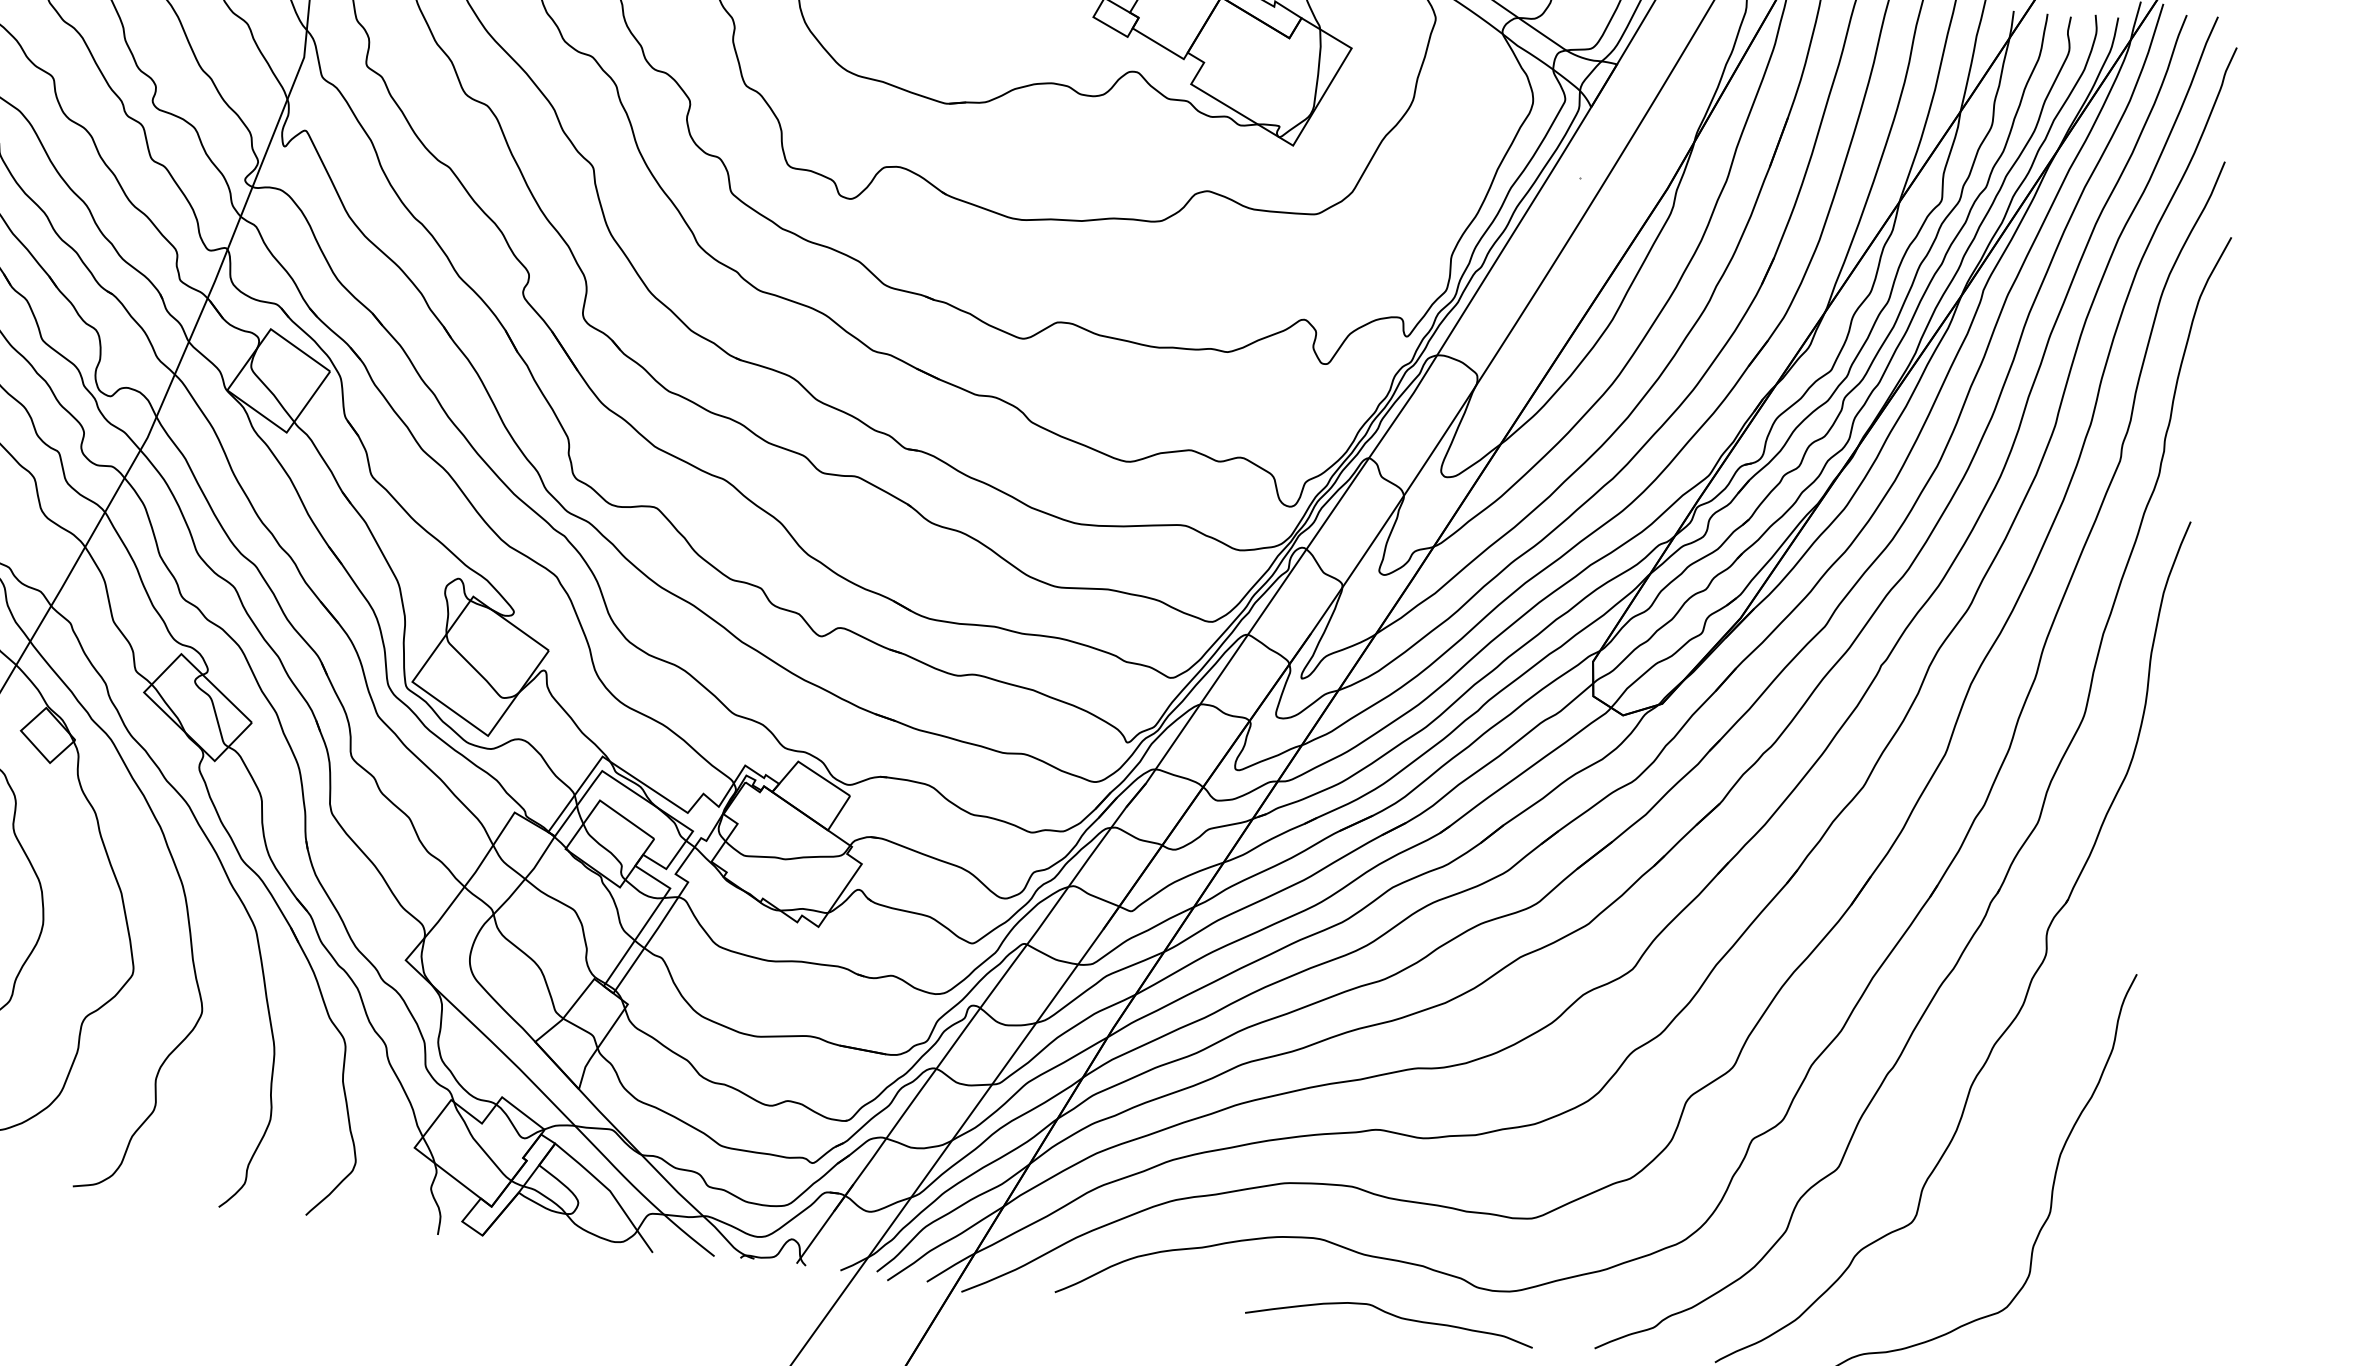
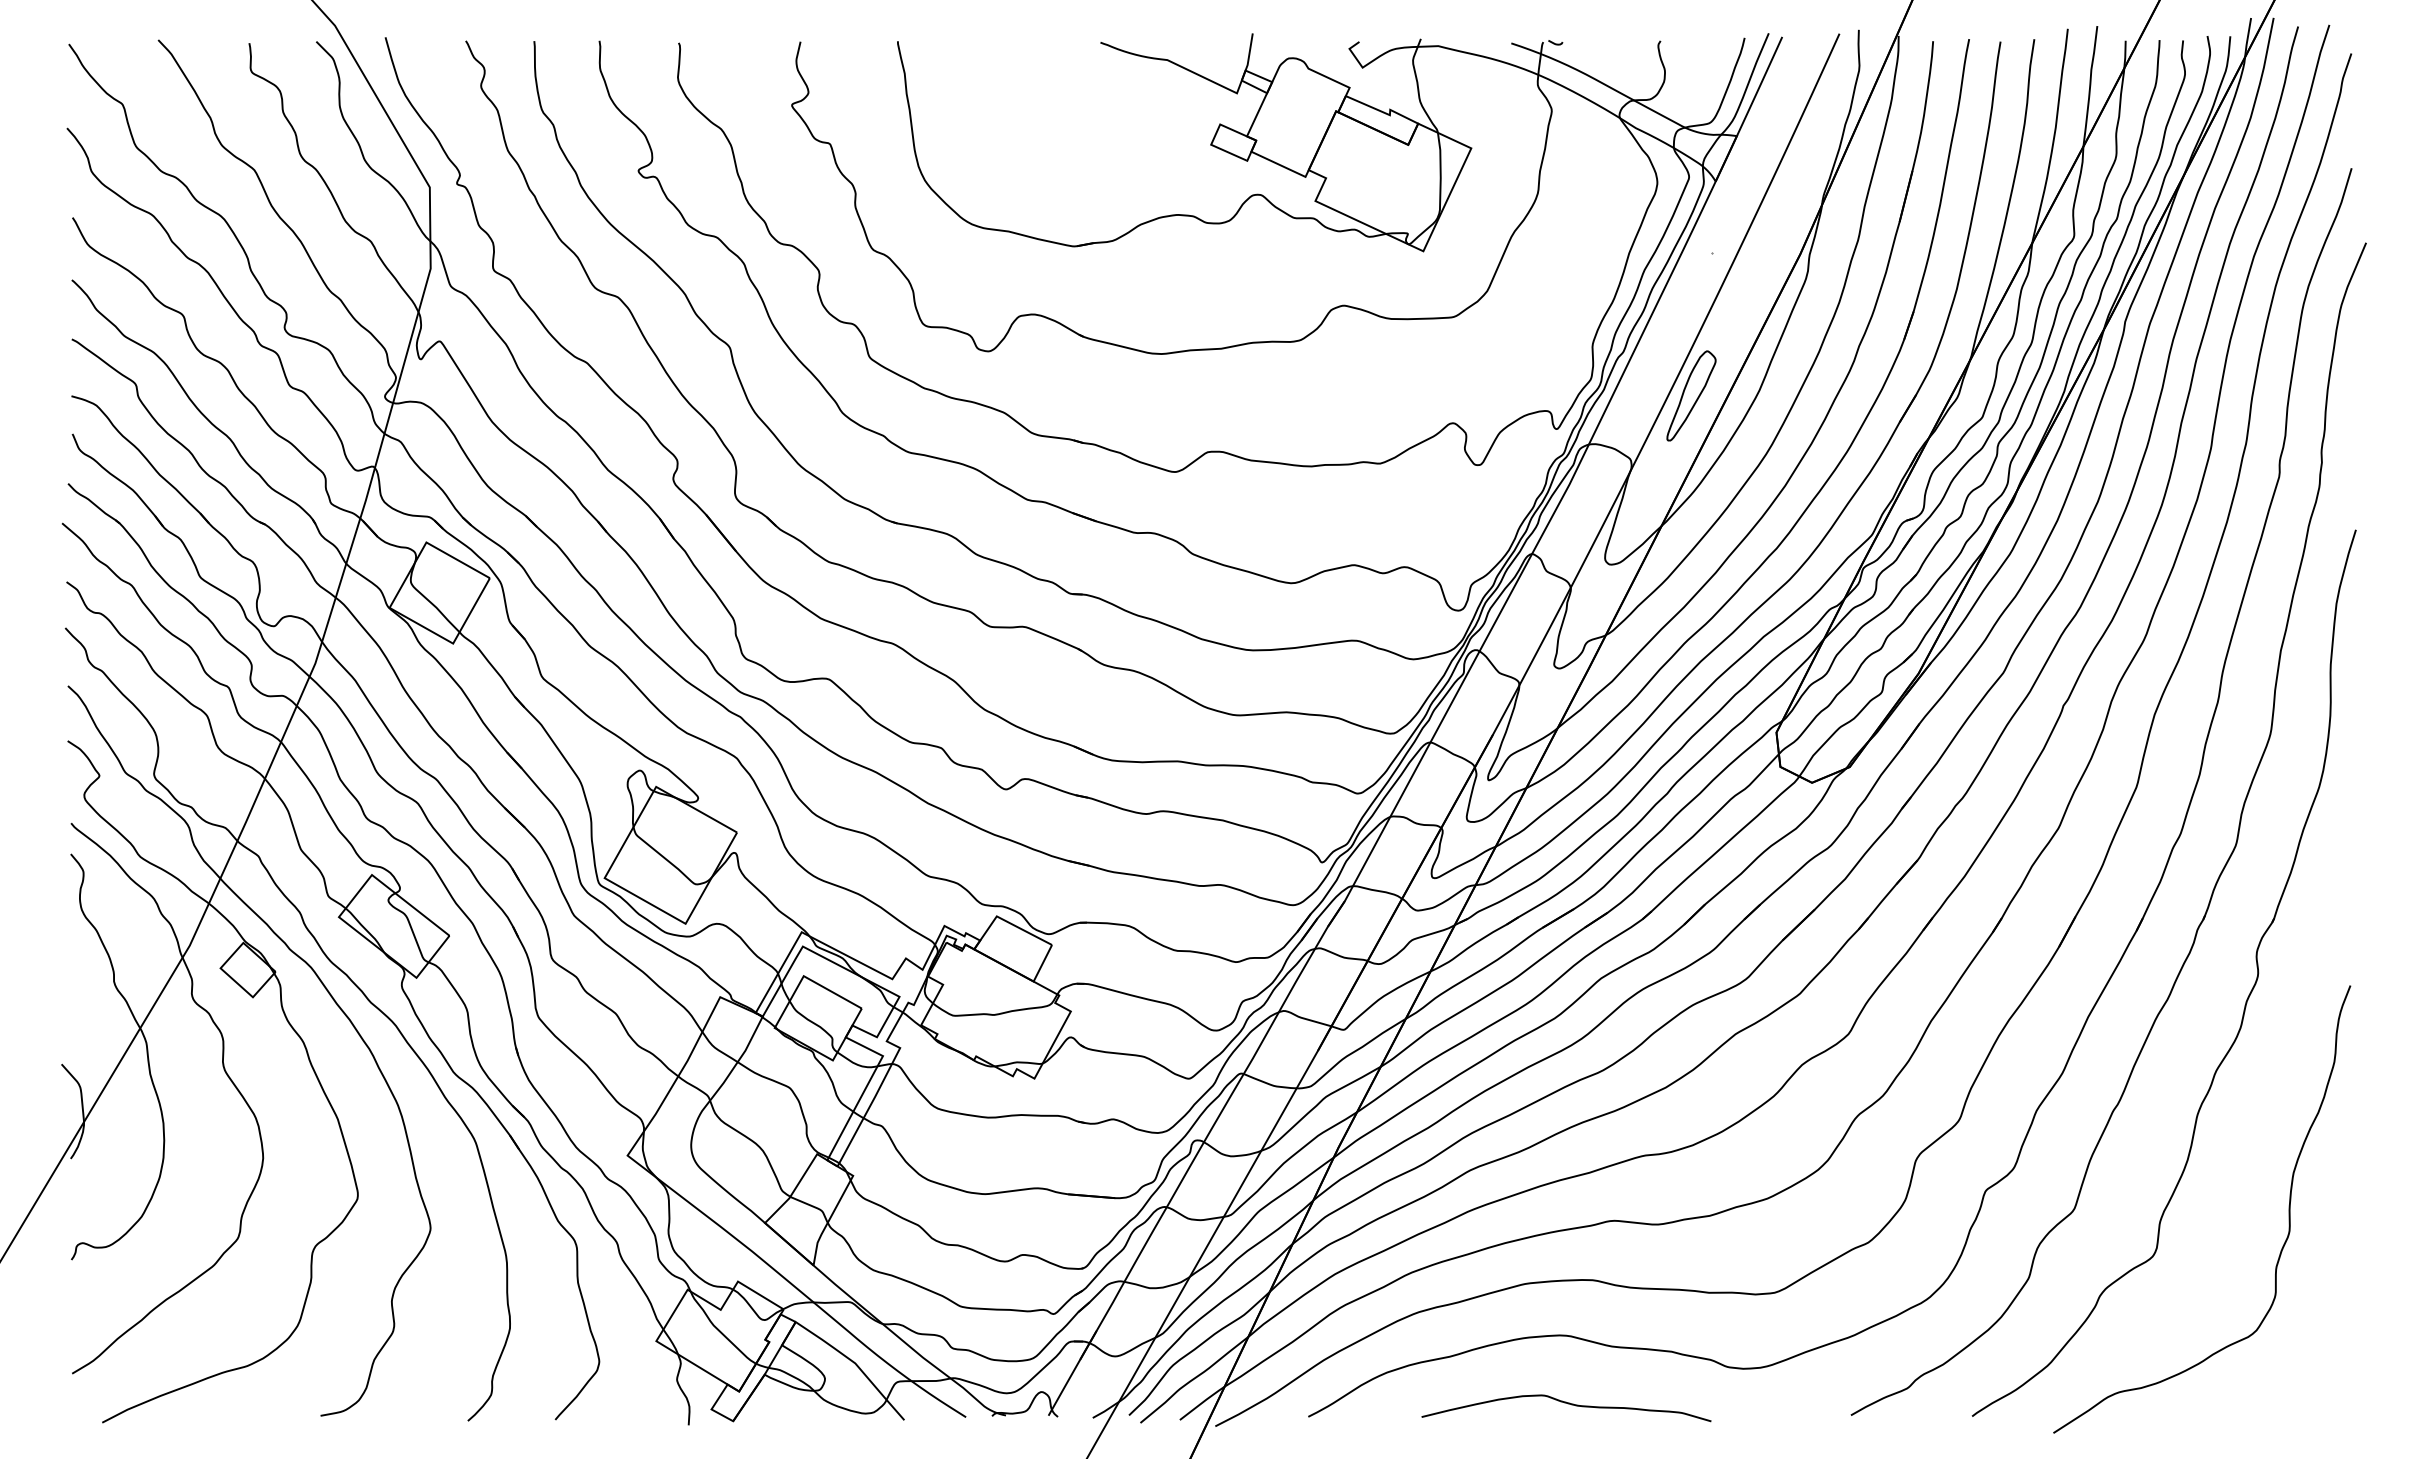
part: (1544, 317) -> (1691, 395), added
curve: (1392, 1316) -> (1568, 1404), moved

